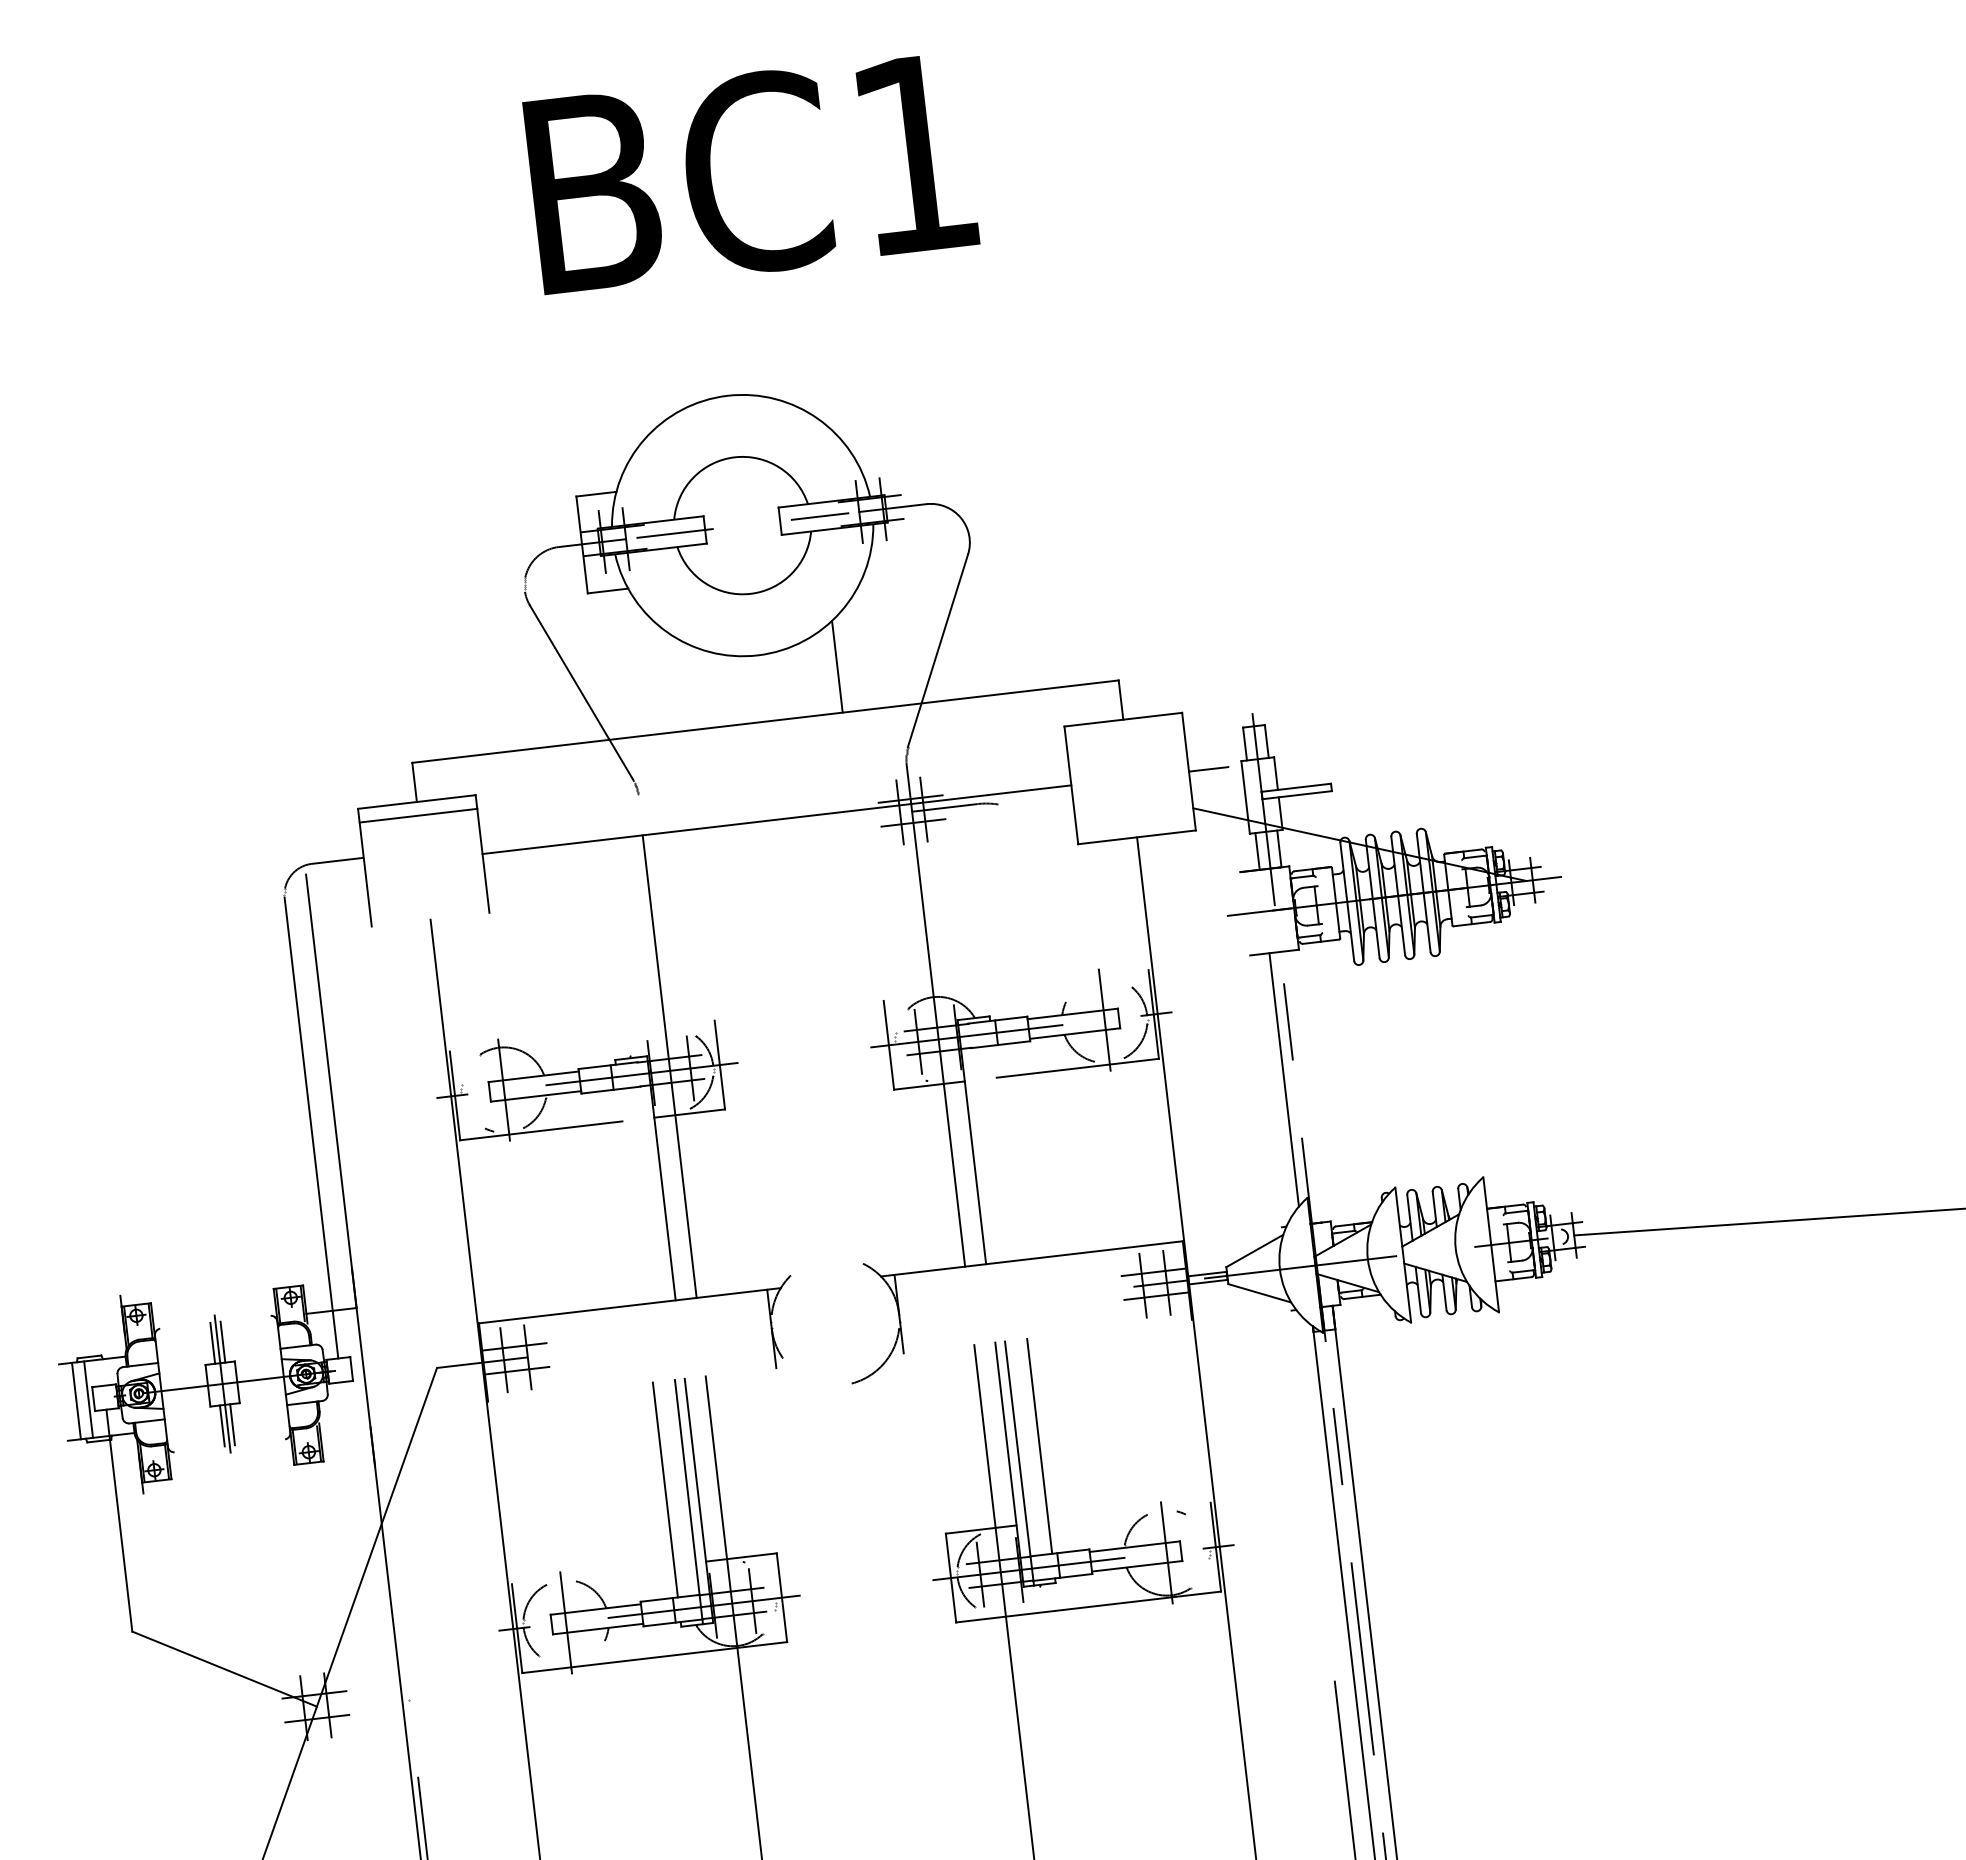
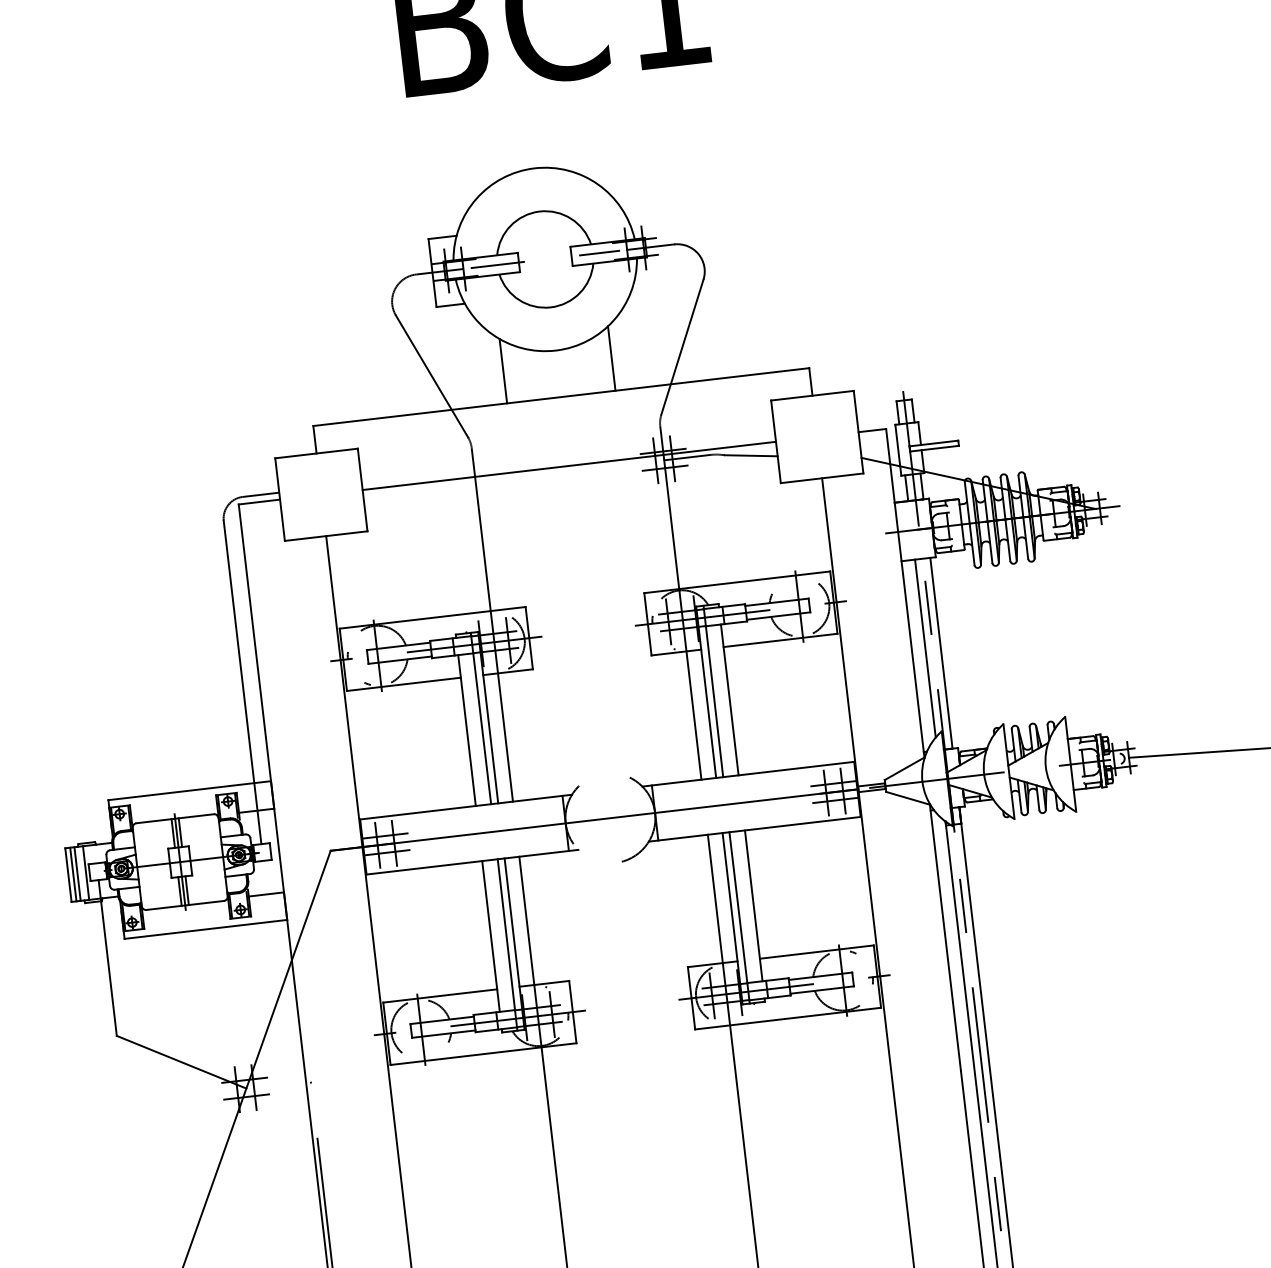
line: (682, 684) -> (503, 371), added
line: (1035, 804) -> (750, 455), added
line: (639, 814) -> (472, 462), added
line: (418, 815) -> (326, 535), moved
line: (335, 870) -> (259, 501), added
line: (1015, 985) -> (736, 582), added
line: (1255, 1001) -> (905, 593), added
line: (581, 1035) -> (432, 617), added
line: (1306, 1086) -> (941, 653), added
line: (982, 1140) -> (713, 691), added
line: (1005, 1152) -> (729, 699), added
line: (650, 1179) -> (480, 718), added
line: (630, 1196) -> (466, 730), added
line: (236, 1281) -> (189, 790), added
line: (215, 1321) -> (175, 818), added
line: (812, 1323) -> (594, 819), added
line: (1040, 1336) -> (754, 828), added
line: (638, 1383) -> (472, 861), added
line: (69, 1401) -> (72, 874), added
line: (62, 1402) -> (67, 875), added
line: (345, 1430) -> (266, 894), added
line: (229, 1445) -> (185, 905), added
line: (259, 1479) -> (206, 929), added
line: (1312, 1491) -> (945, 937), added
line: (1129, 1511) -> (816, 951), added
line: (592, 1574) -> (439, 995), added

